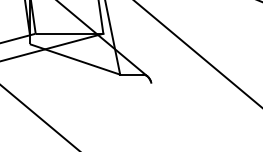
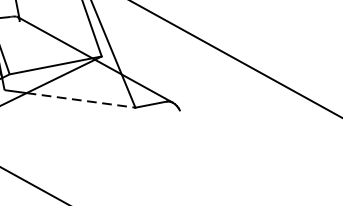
line: (82, 62) -> (80, 101), solid -> dashed

